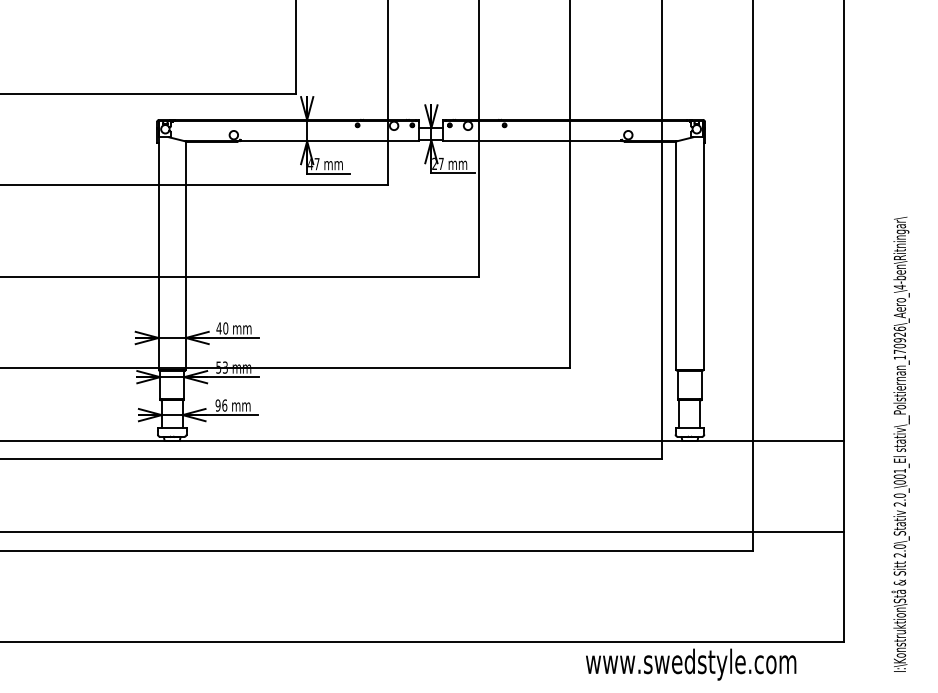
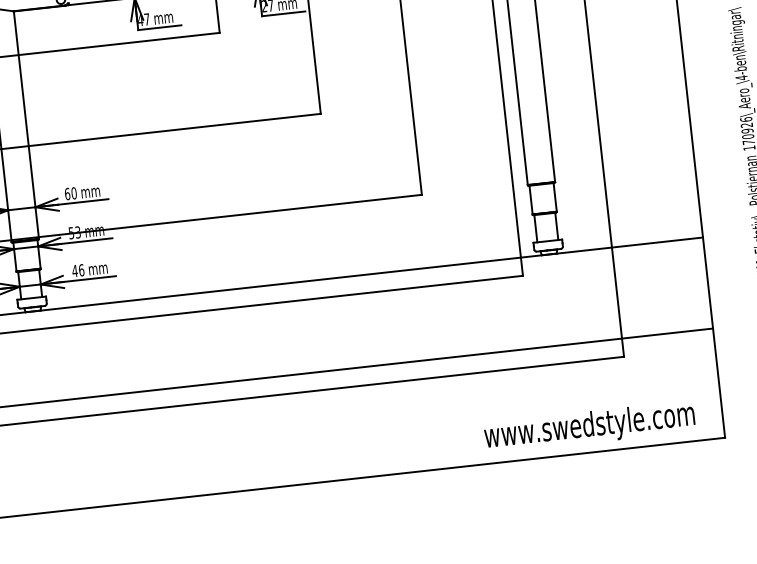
text: (218, 328) -> (66, 194), 40 -> 60
text: (217, 405) -> (74, 271), 96 -> 46
text: (691, 664) -> (590, 427), moved

